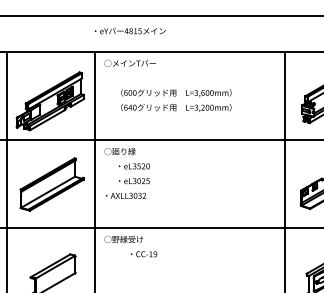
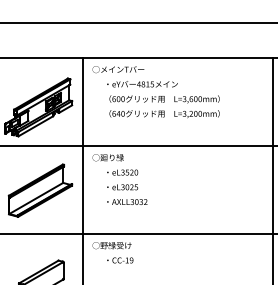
text: (130, 30) -> (142, 83), moved
text: (126, 195) -> (127, 201), moved
text: (144, 254) -> (120, 260), moved

